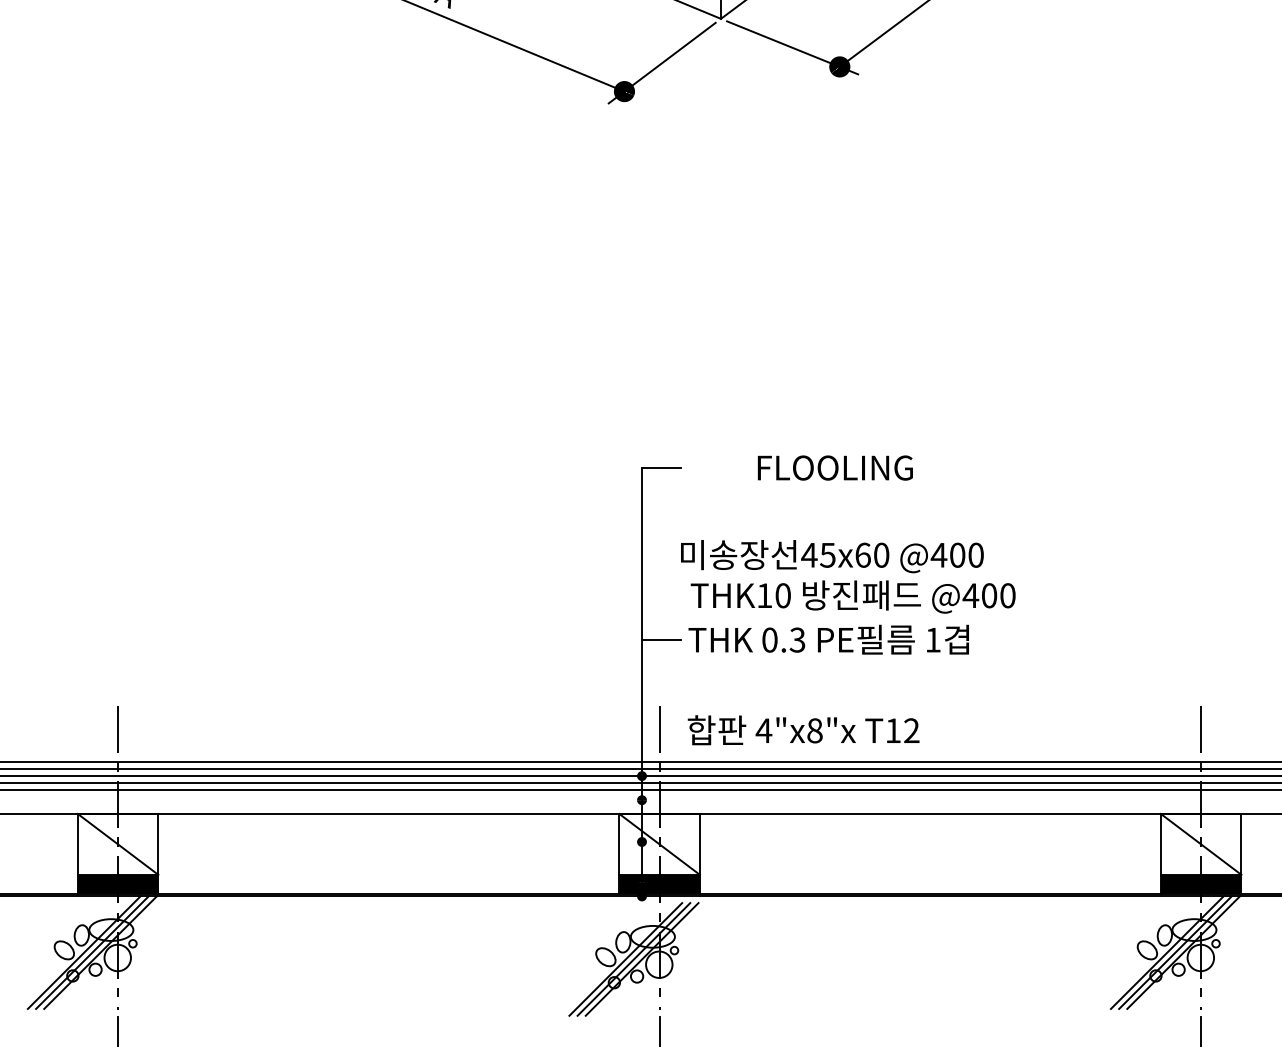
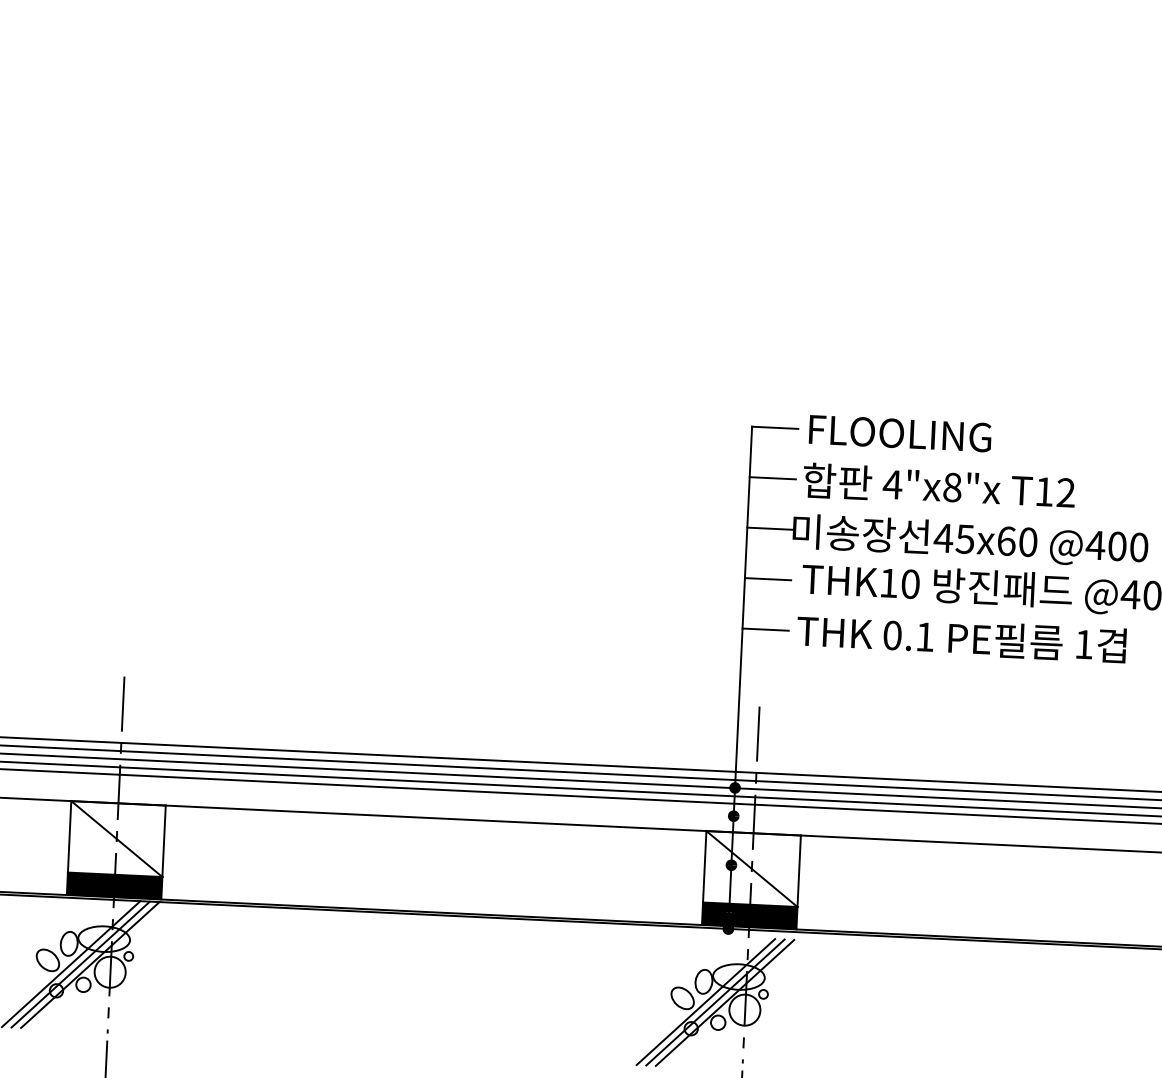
text: (834, 467) -> (899, 432), moved
line: (661, 511) -> (772, 478), added
line: (661, 554) -> (770, 529), added
line: (661, 597) -> (767, 579), added
text: (797, 639) -> (924, 636), 0.3 -> 0.1
text: (803, 730) -> (939, 486), moved

